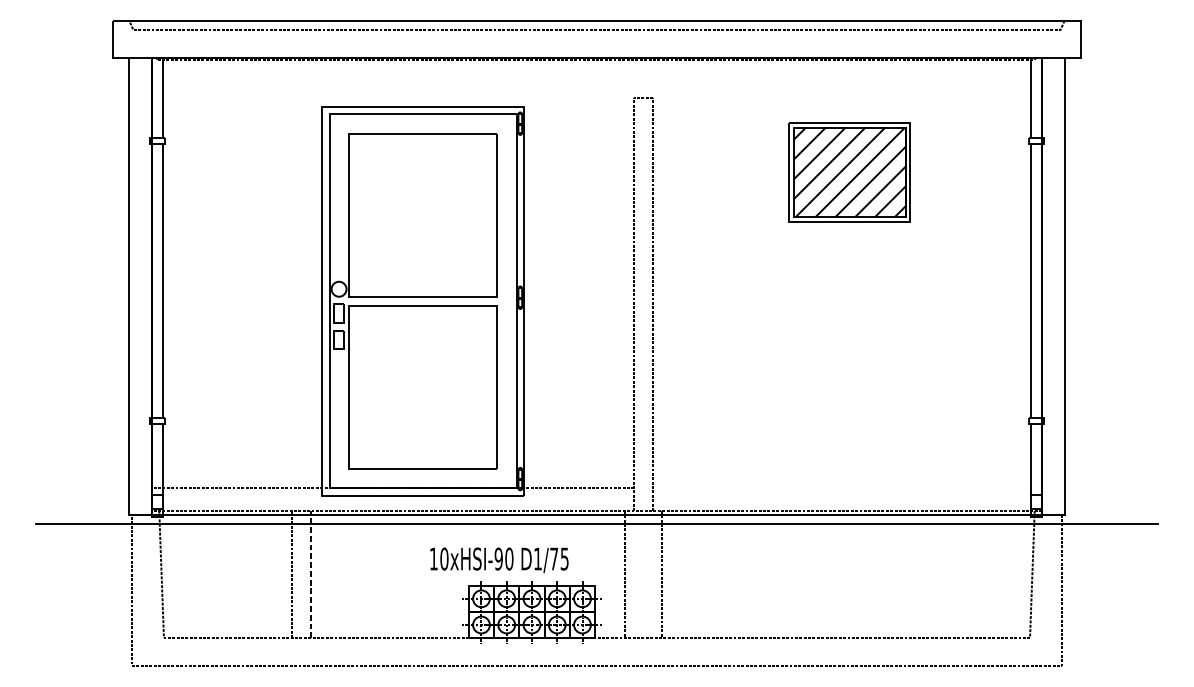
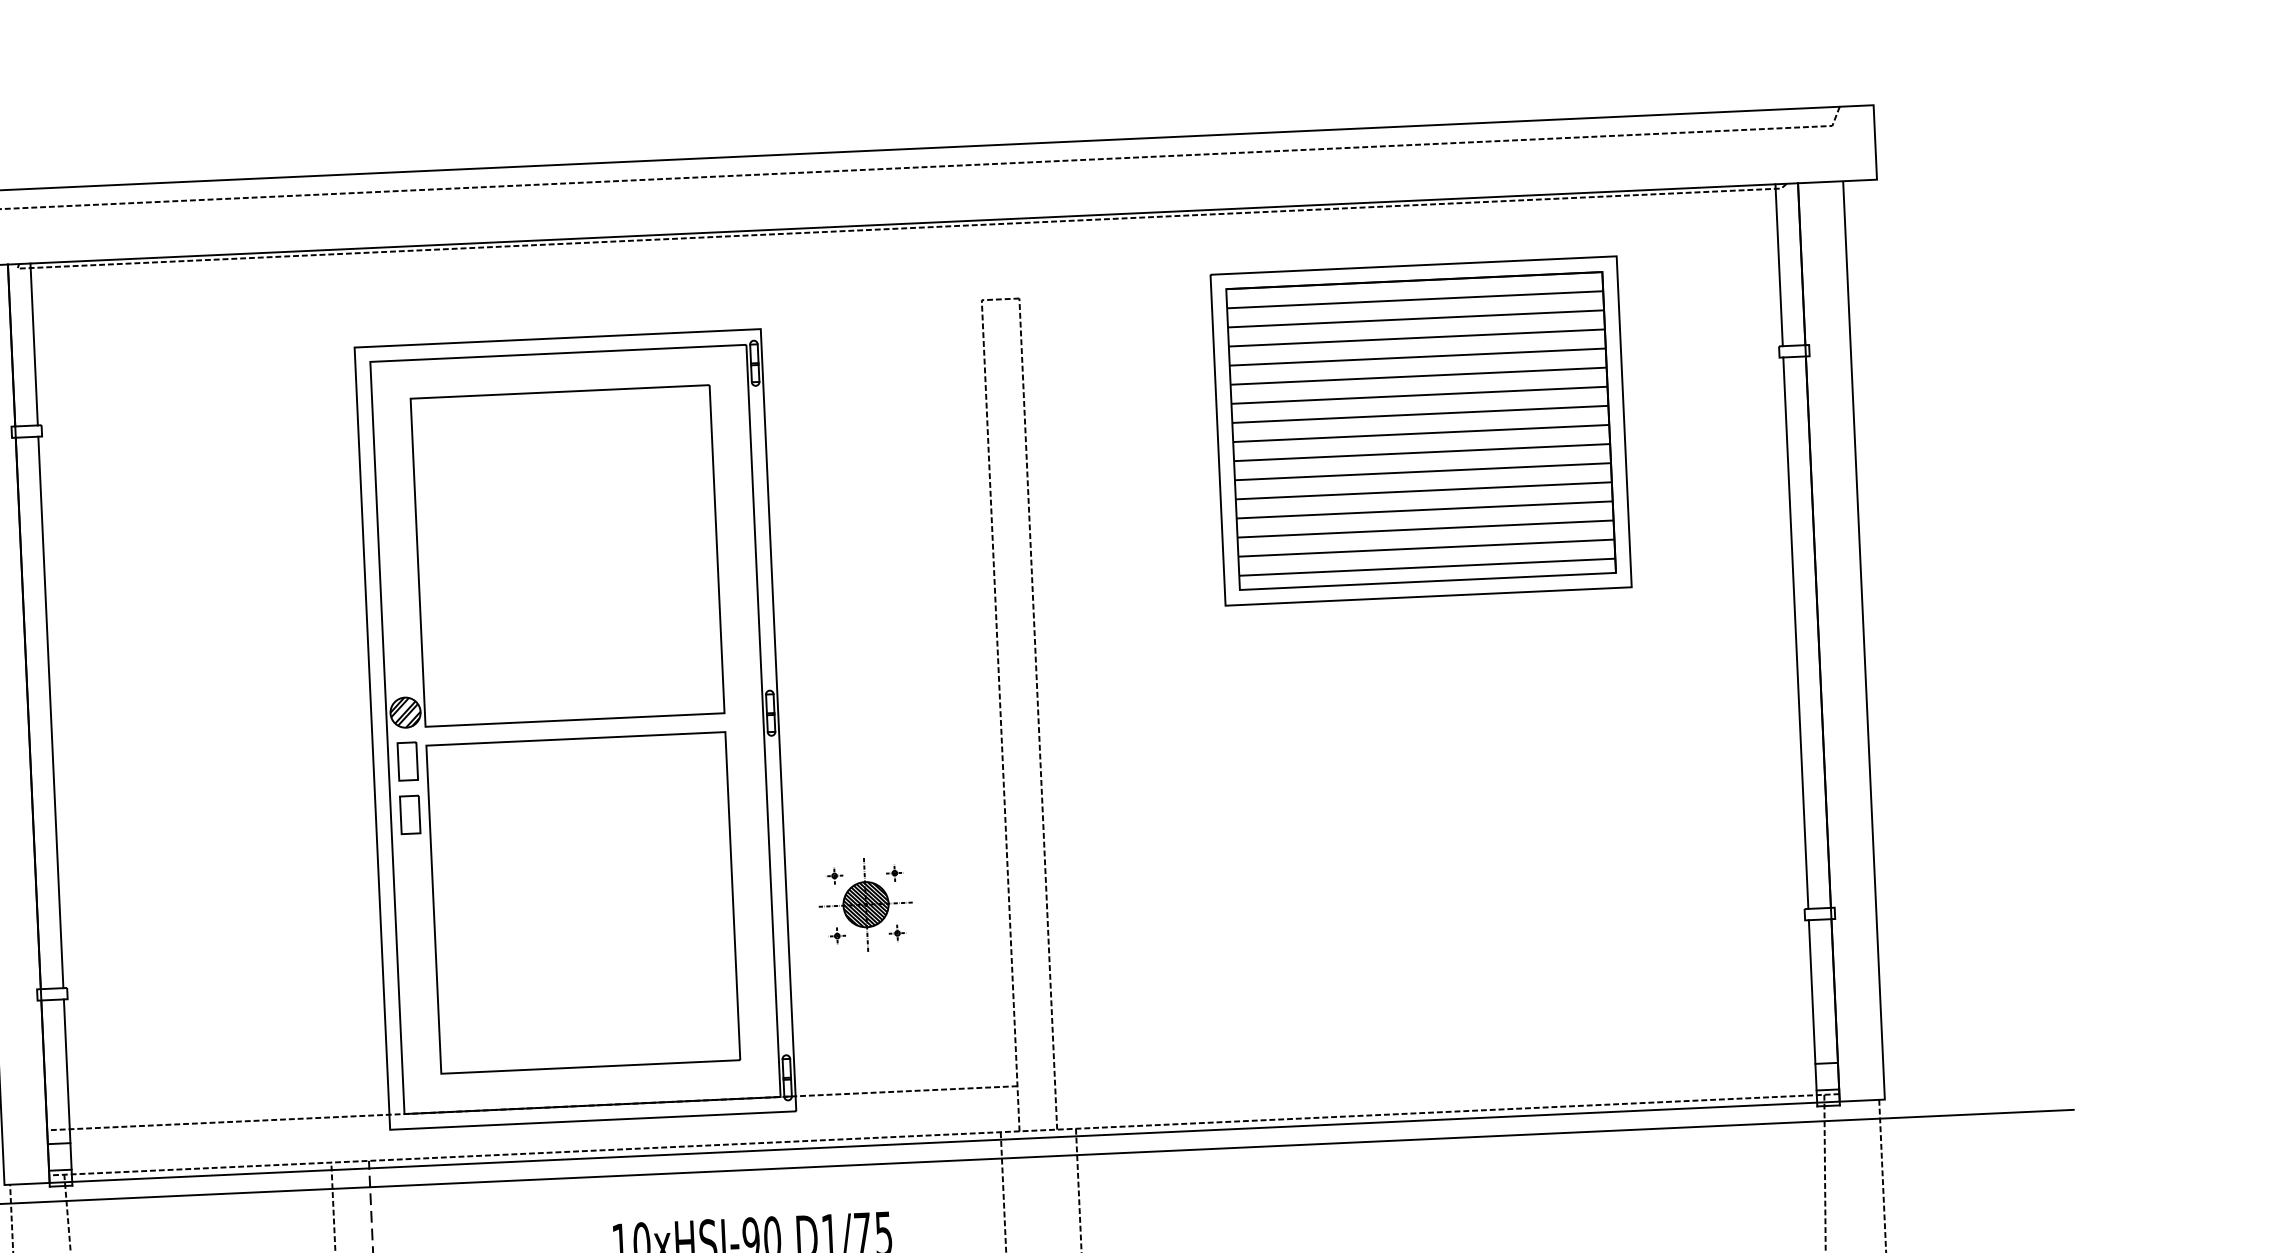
part: (849, 172) -> (1421, 431), size x1.67
hatch: (338, 288) -> (404, 711), added
part: (563, 394) -> (866, 903), added

